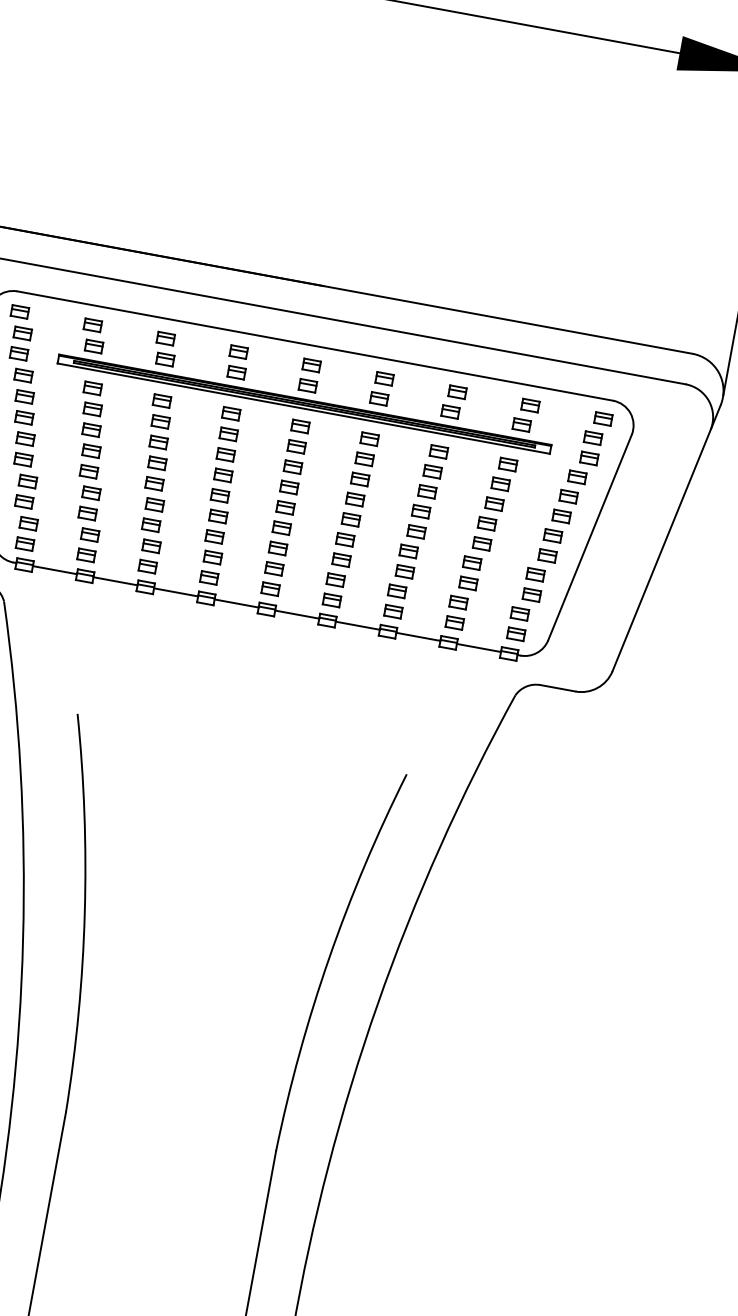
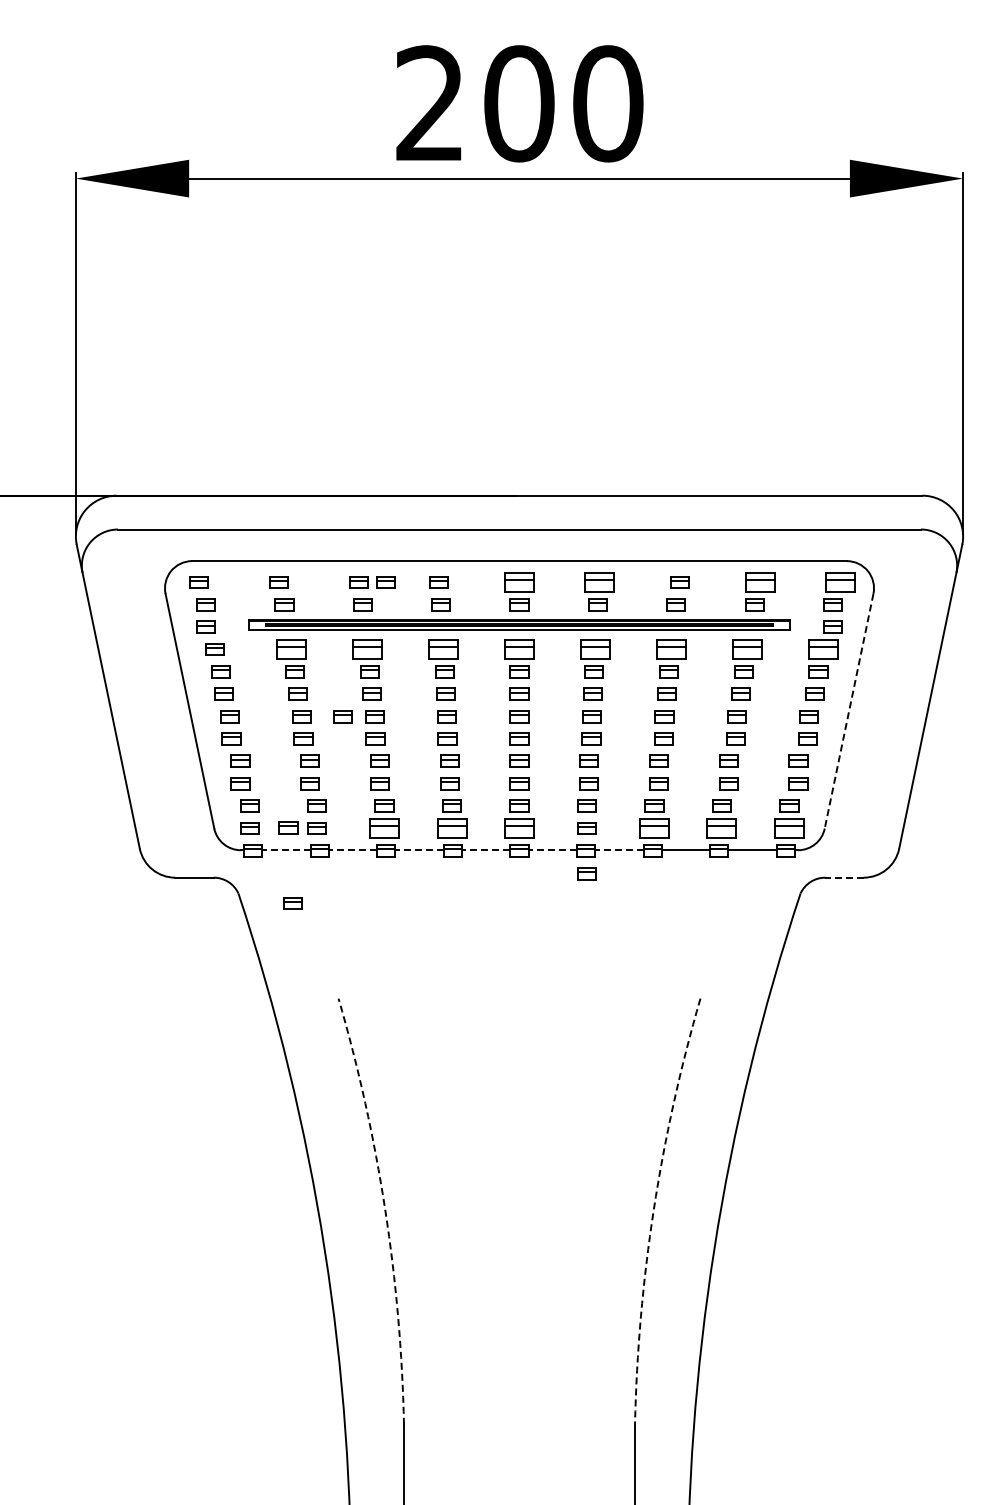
part: (189, 343) -> (385, 582), added
part: (311, 365) -> (519, 582), size x1.6
part: (384, 378) -> (599, 582), size x1.6
part: (92, 388) -> (290, 649), size x1.6
part: (161, 400) -> (366, 649), size x1.6
part: (529, 405) -> (759, 582), size x1.6
part: (230, 413) -> (442, 649), size x1.6
part: (602, 418) -> (839, 582), size x1.6
part: (300, 426) -> (519, 649), size x1.6
part: (369, 439) -> (595, 649), size x1.6
part: (438, 451) -> (671, 649), size x1.6
part: (128, 457) -> (342, 716), added
part: (507, 464) -> (747, 649), size x1.6
part: (577, 477) -> (823, 649), size x1.6
line: (590, 537) -> (849, 711), solid -> dashed
part: (60, 549) -> (288, 827), added
part: (147, 566) -> (384, 828), size x1.6
line: (54, 570) -> (285, 850), solid -> dashed
part: (208, 577) -> (451, 828), size x1.6
line: (114, 581) -> (352, 850), solid -> dashed
part: (270, 589) -> (519, 828), size x1.6
line: (175, 592) -> (419, 850), solid -> dashed
line: (235, 603) -> (485, 850), solid -> dashed
part: (393, 611) -> (654, 828), size x1.6
line: (296, 614) -> (552, 850), solid -> dashed
part: (51, 619) -> (292, 903), added
part: (454, 623) -> (721, 828), size x1.6
line: (356, 625) -> (618, 850), solid -> dashed
part: (516, 634) -> (789, 828), size x1.6
part: (324, 641) -> (586, 873), added
line: (557, 687) -> (843, 877), solid -> dashed
arc: (85, 913) -> (385, 1209), solid -> dashed
arc: (328, 958) -> (653, 1209), solid -> dashed

